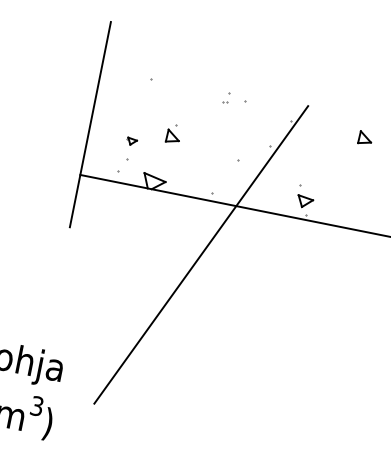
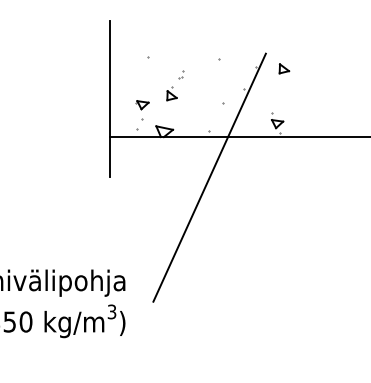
part: (226, 97) -> (181, 74), moved
part: (365, 137) -> (284, 68), moved
part: (131, 141) -> (142, 105), size x1.67

